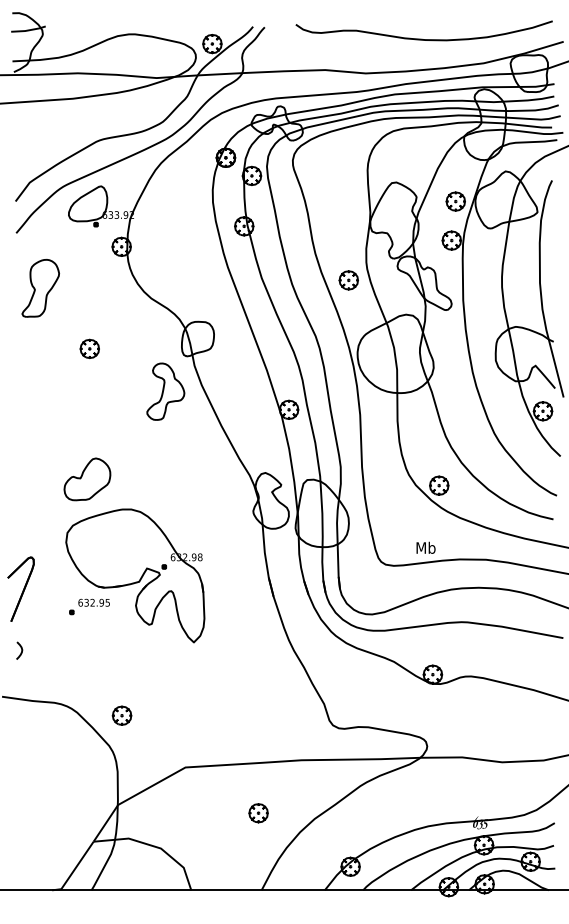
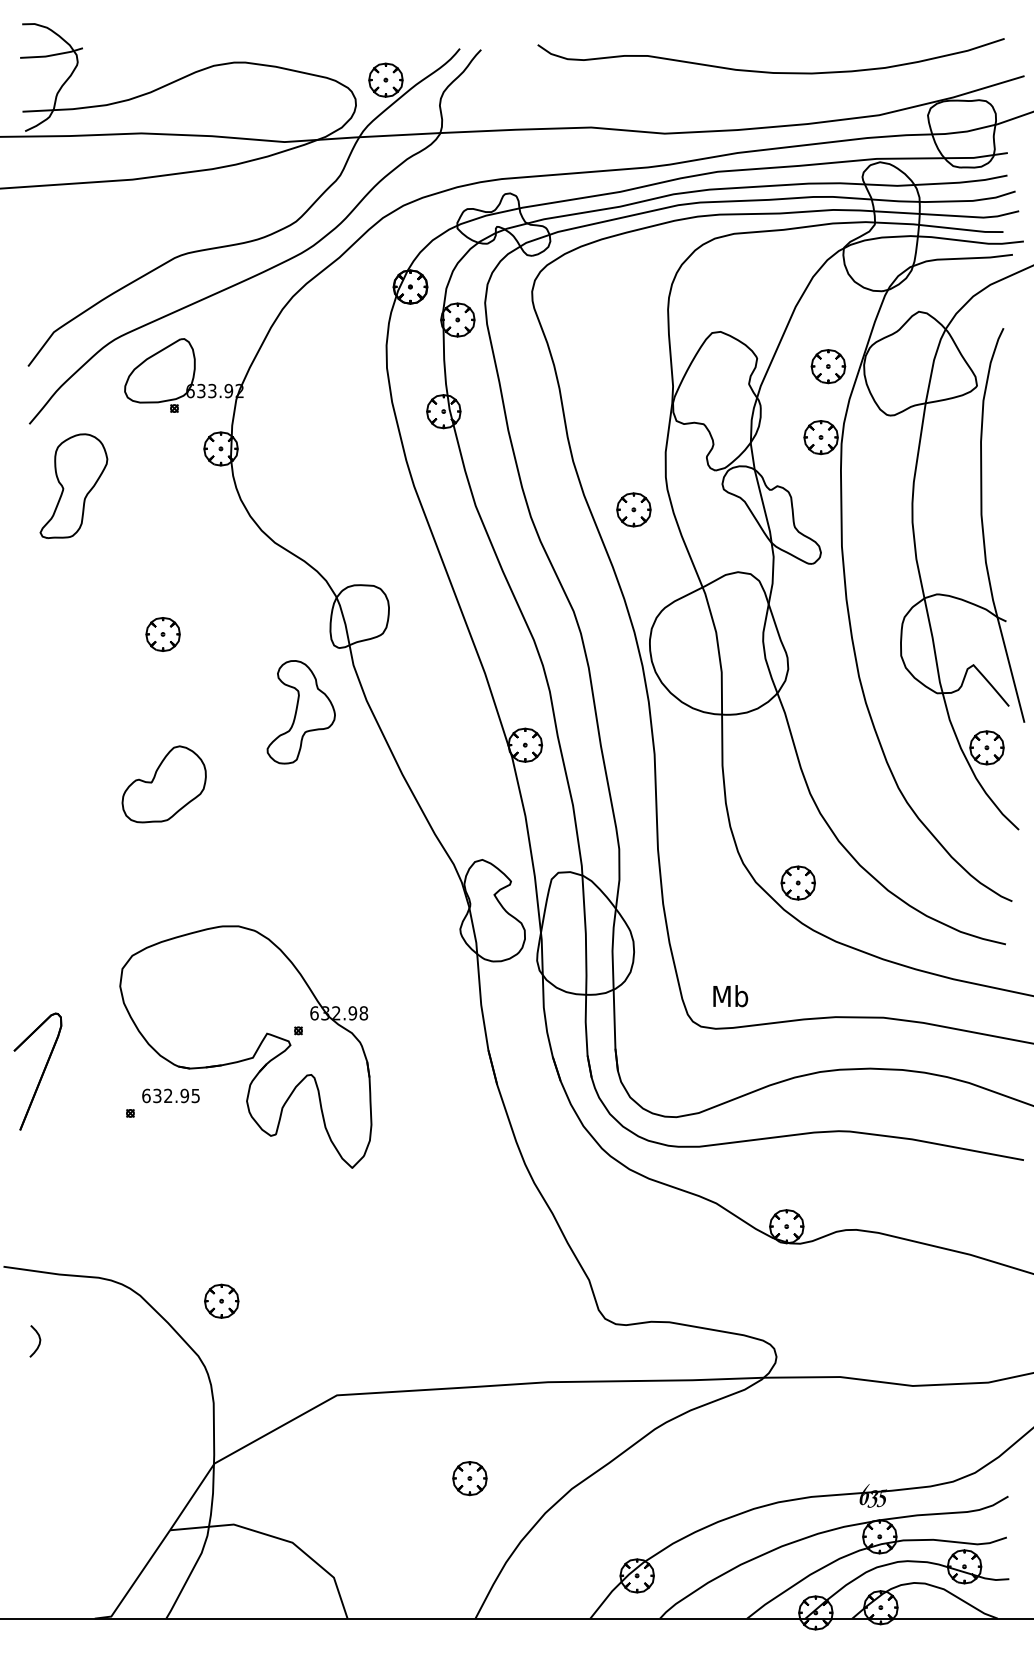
part: (40, 288) -> (73, 486), moved
part: (87, 479) -> (164, 784), moved
text: (425, 547) -> (729, 995), moved
curve: (21, 650) -> (38, 1340), moved

